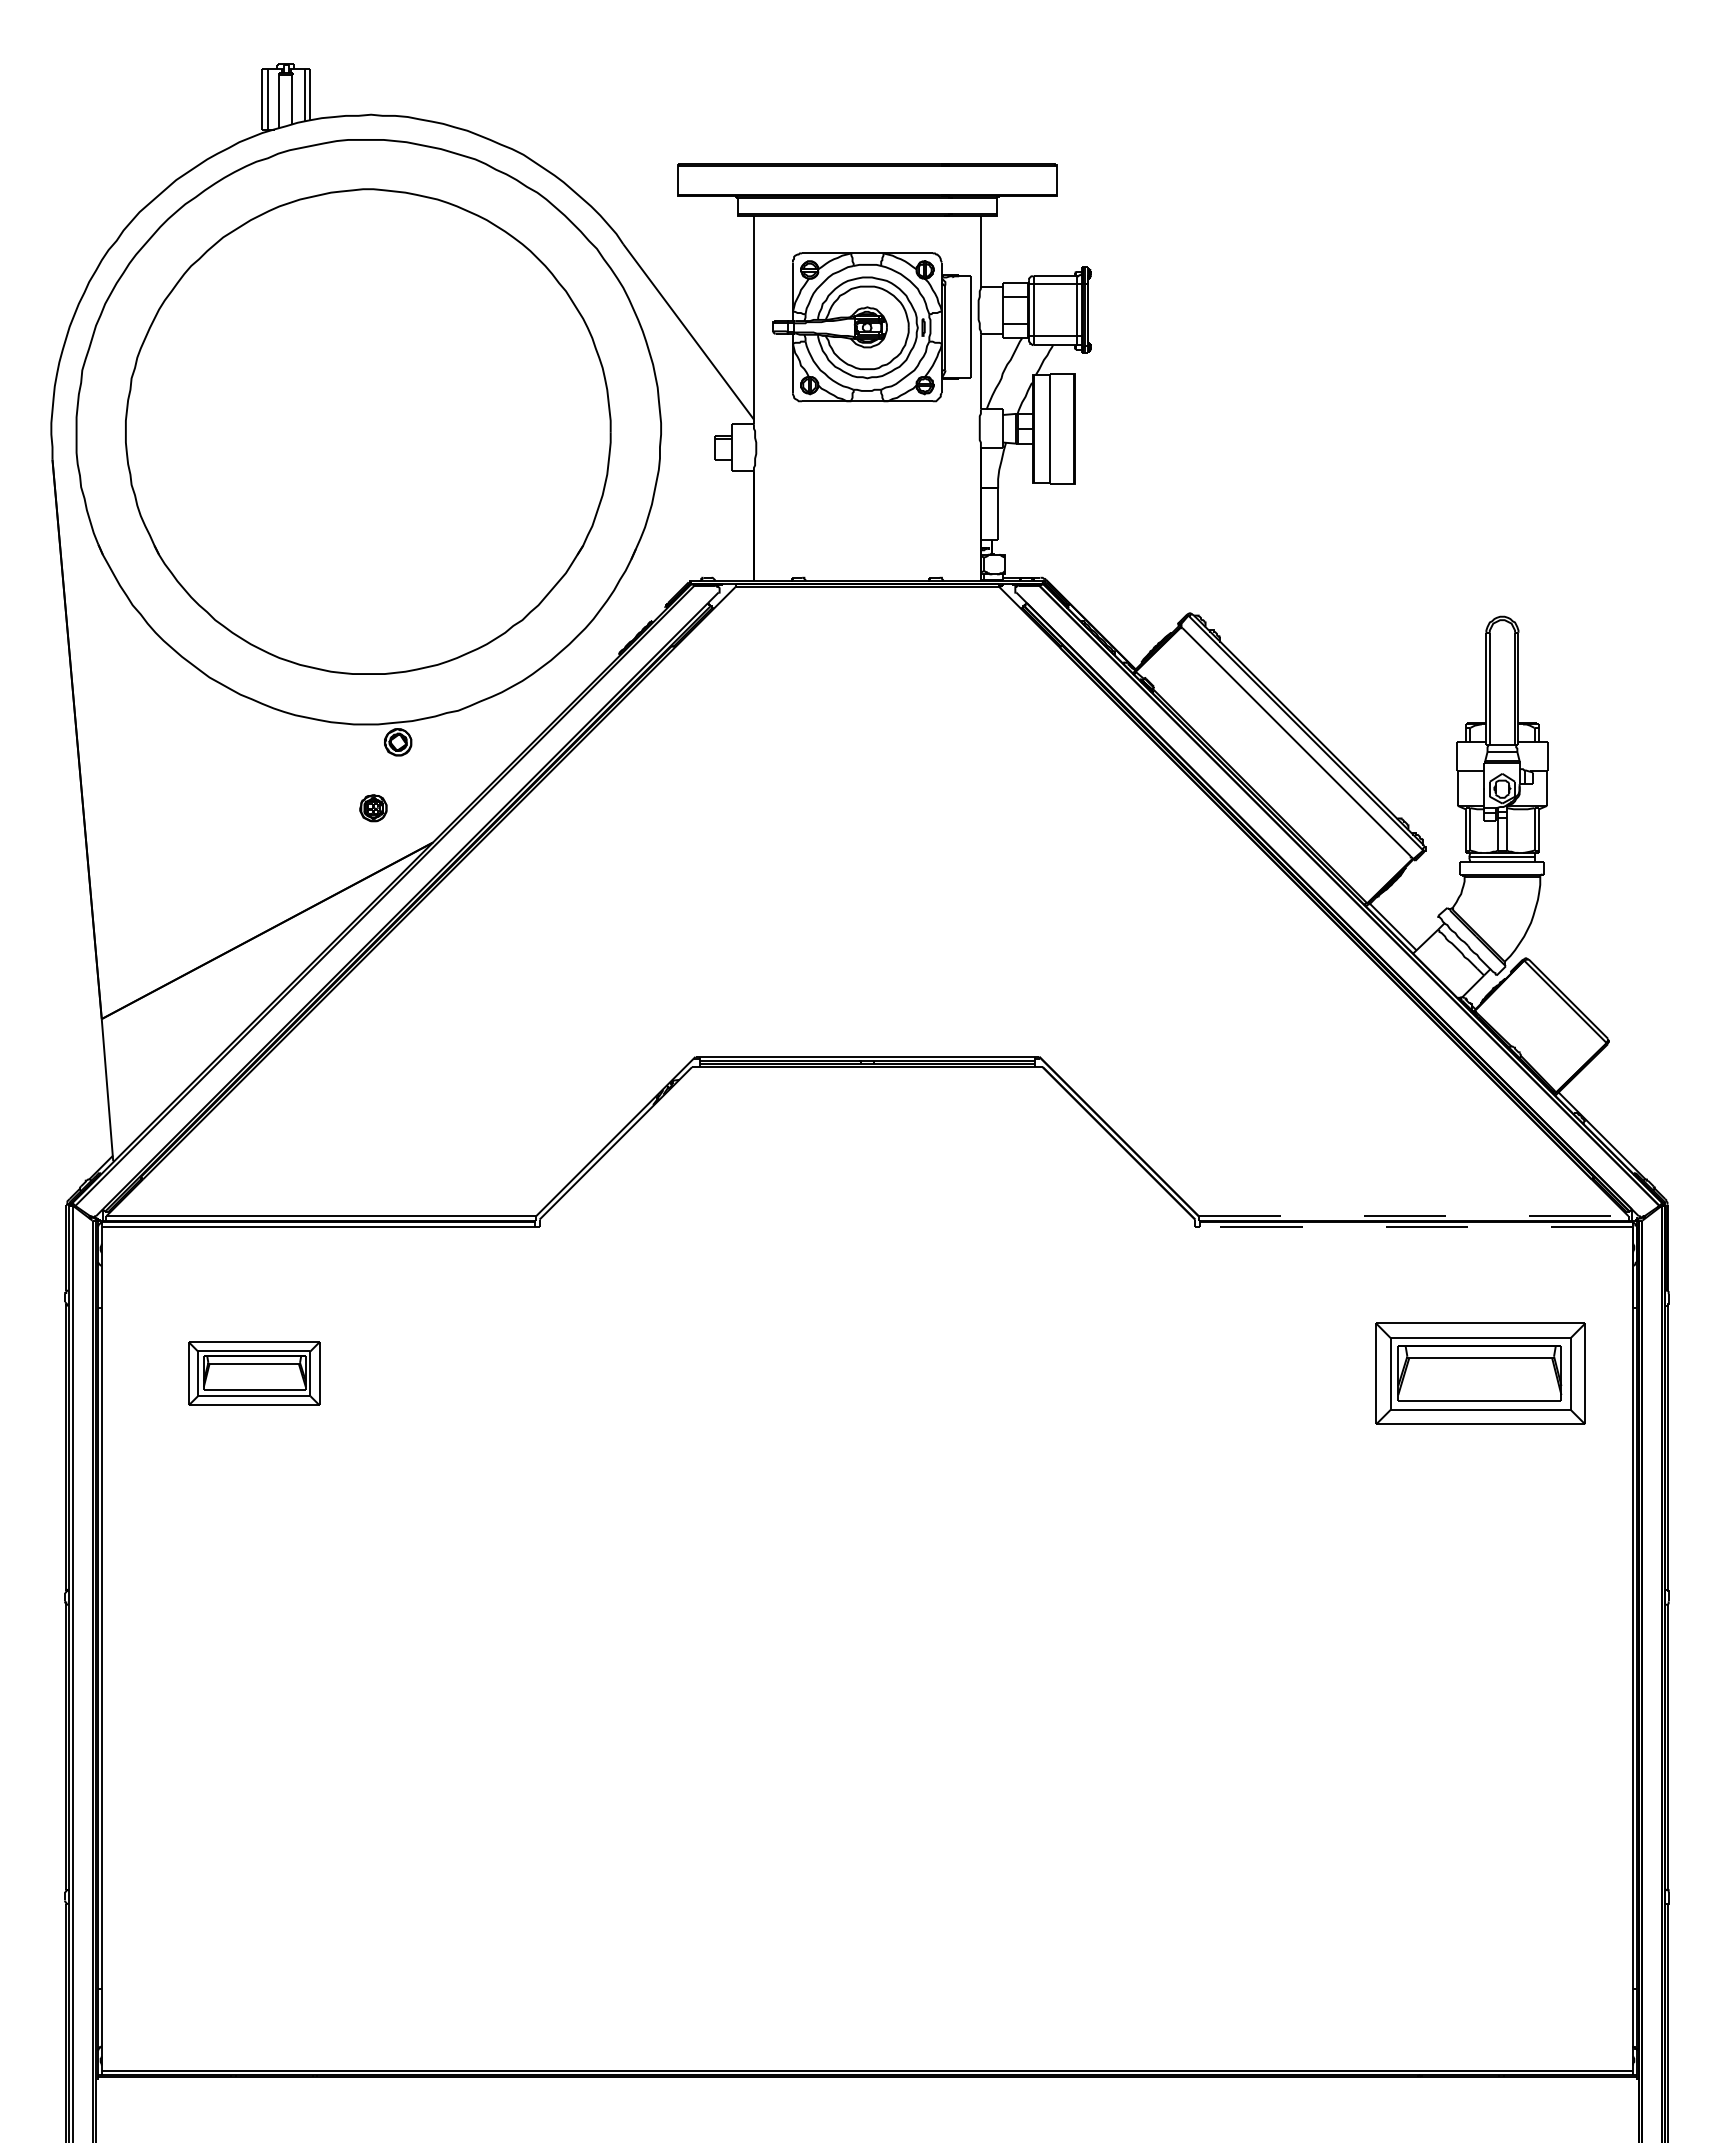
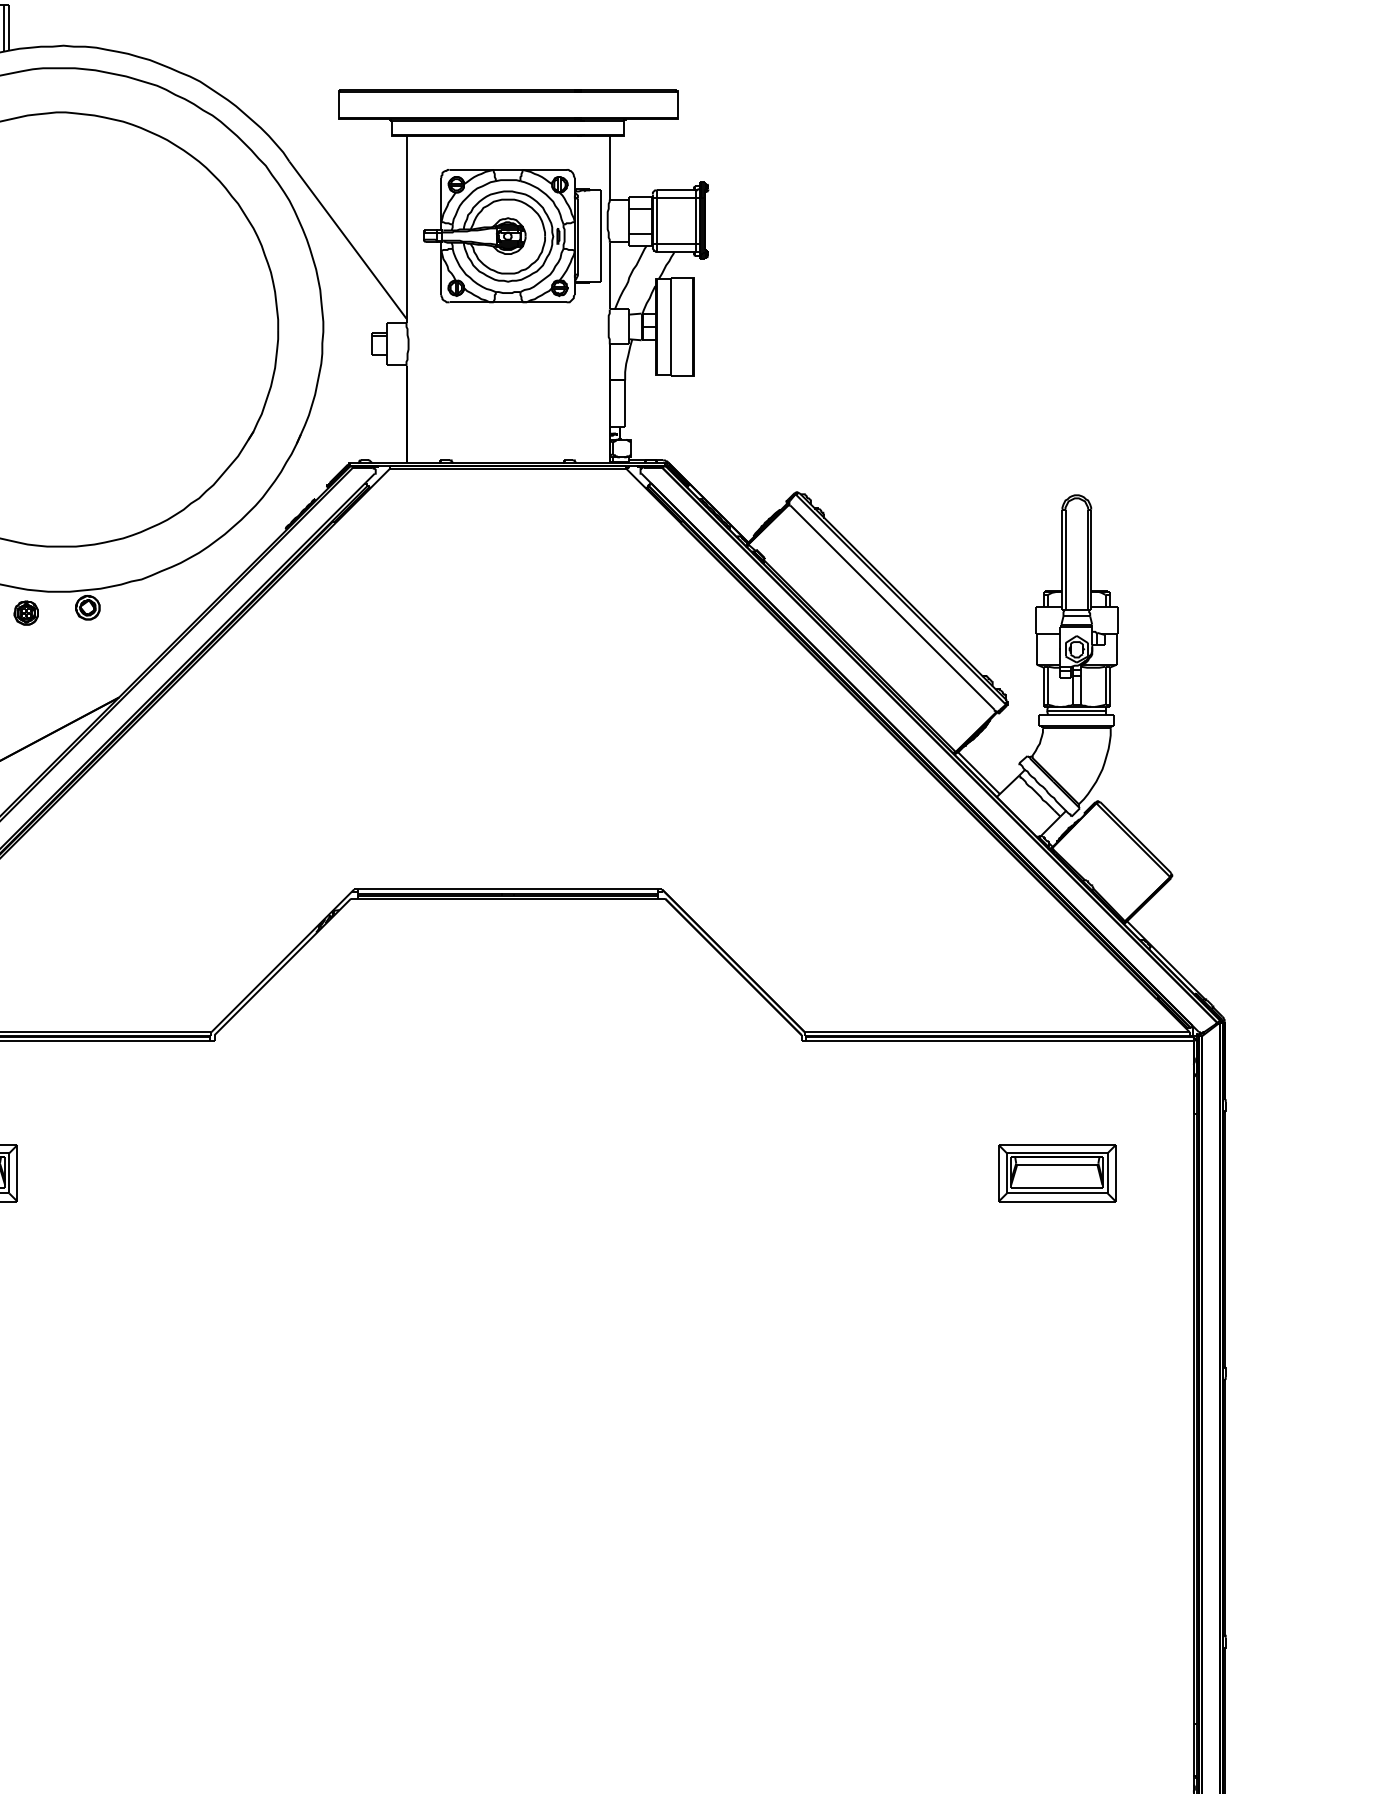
part: (373, 808) -> (26, 613), moved
line: (1413, 1216) -> (997, 1032), dashed -> solid
line: (1416, 1226) -> (999, 1041), dashed -> solid
part: (1480, 1373) -> (1057, 1173), size x0.62

